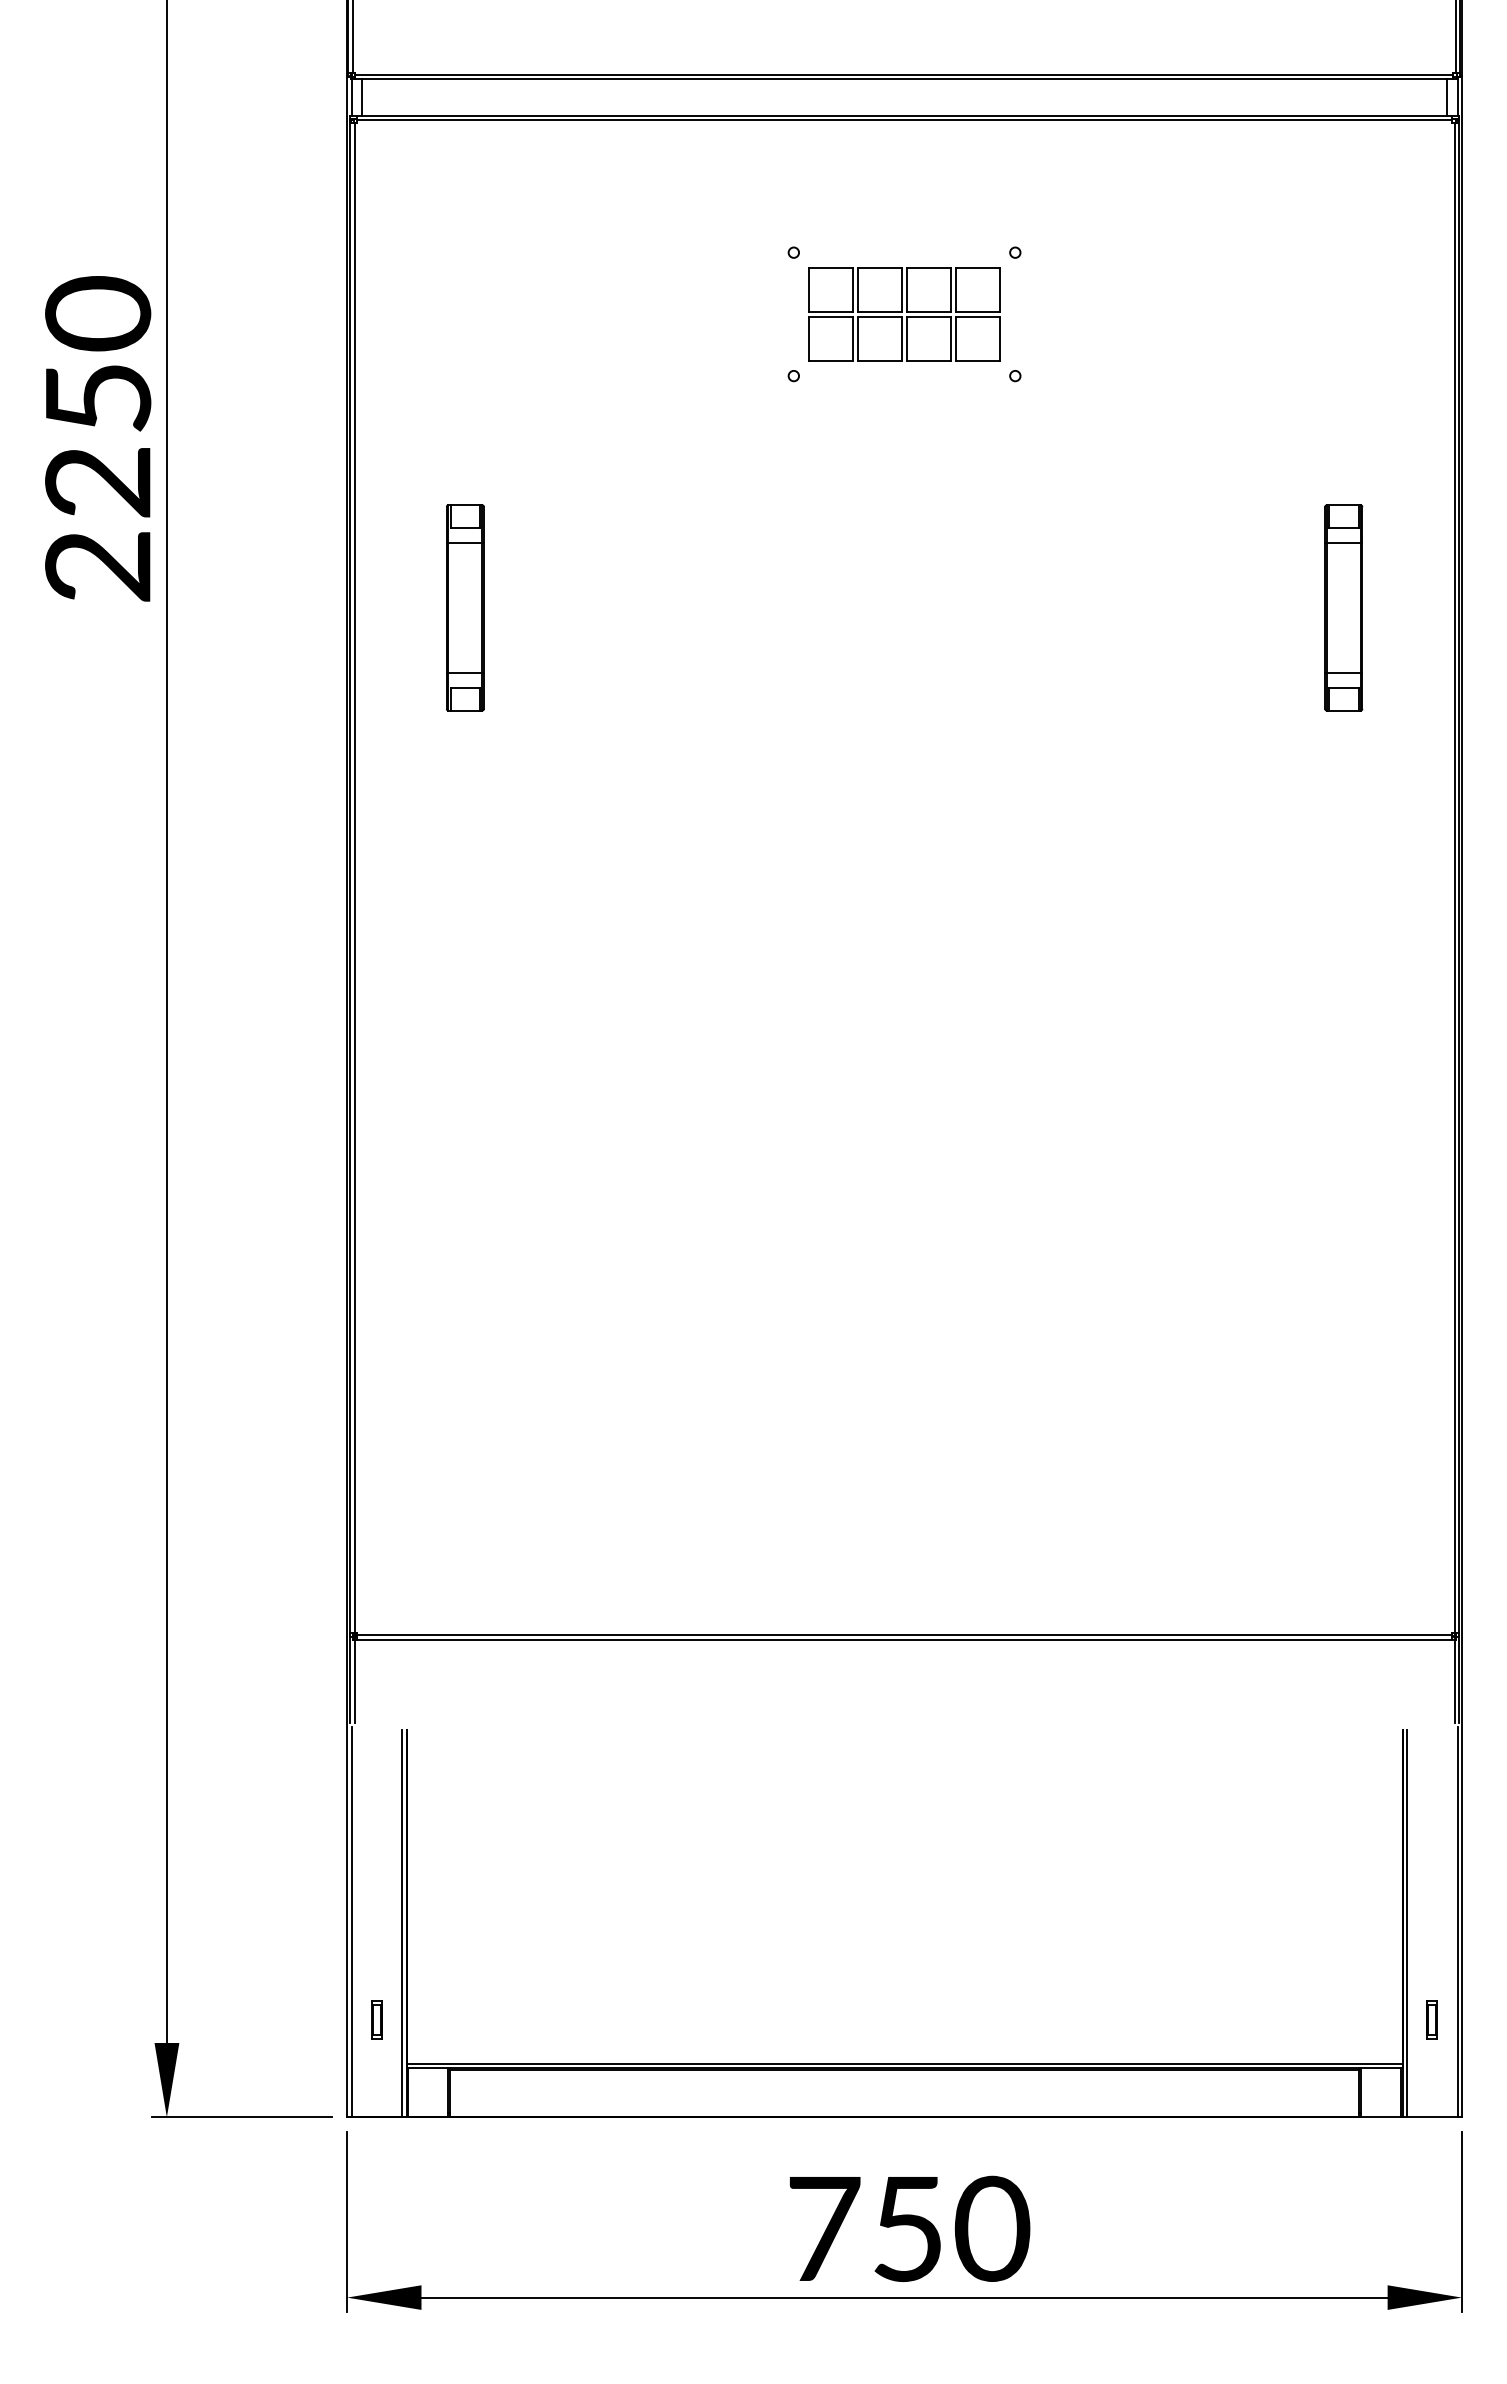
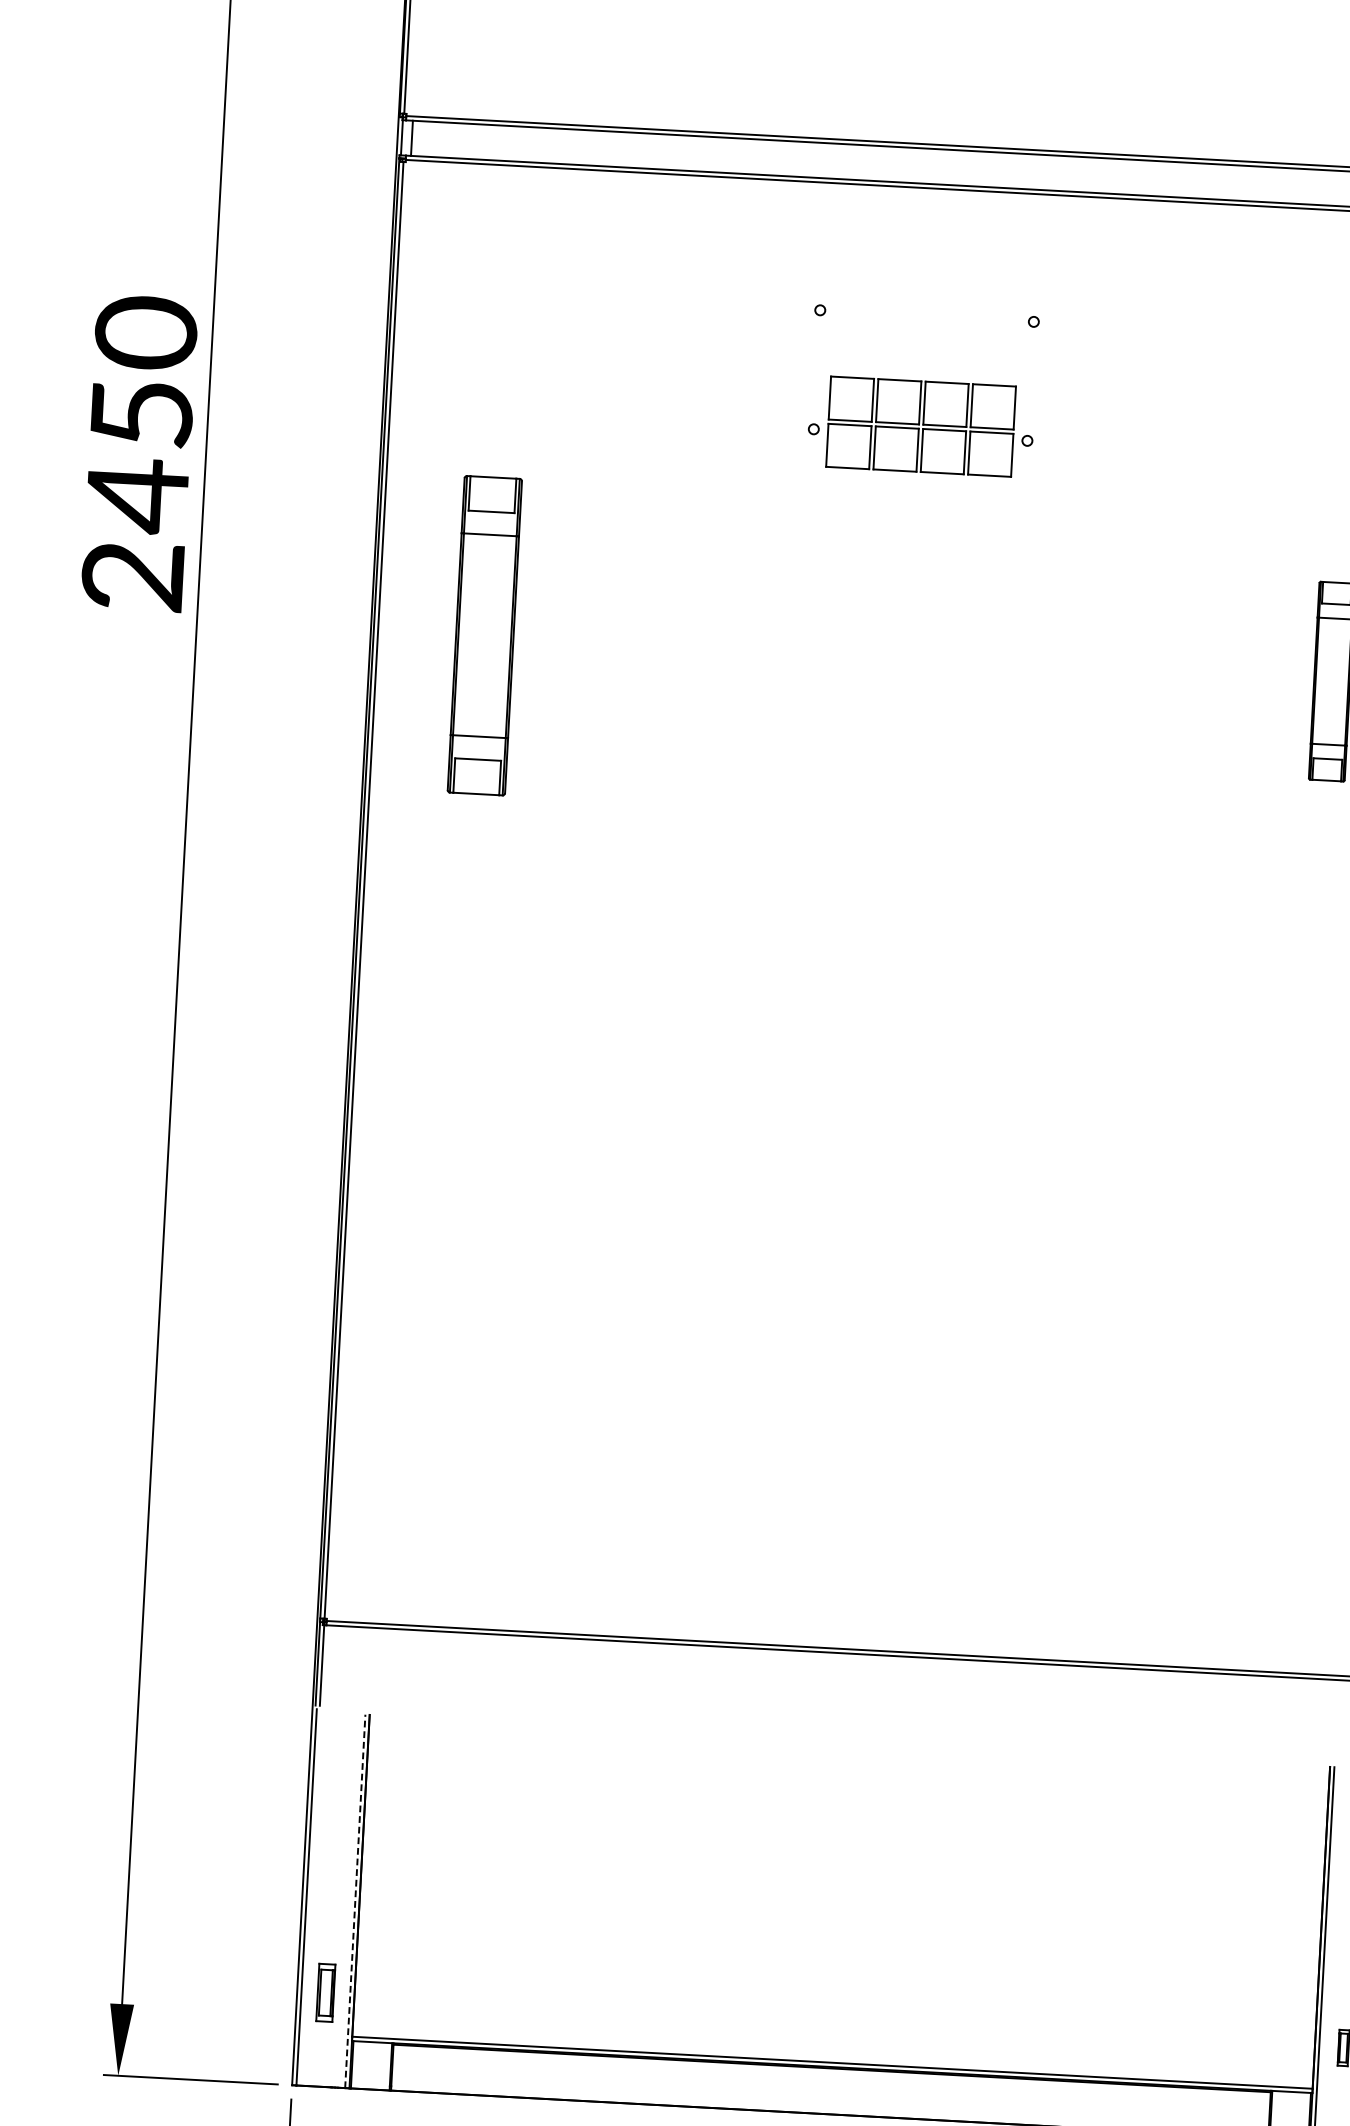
part: (904, 314) -> (920, 426), moved
text: (97, 483) -> (136, 496), 2250 -> 2450
part: (465, 607) -> (485, 635), size x1.6
line: (402, 1923) -> (355, 1901), solid -> dashed
part: (376, 2019) -> (325, 1992), size x1.6

